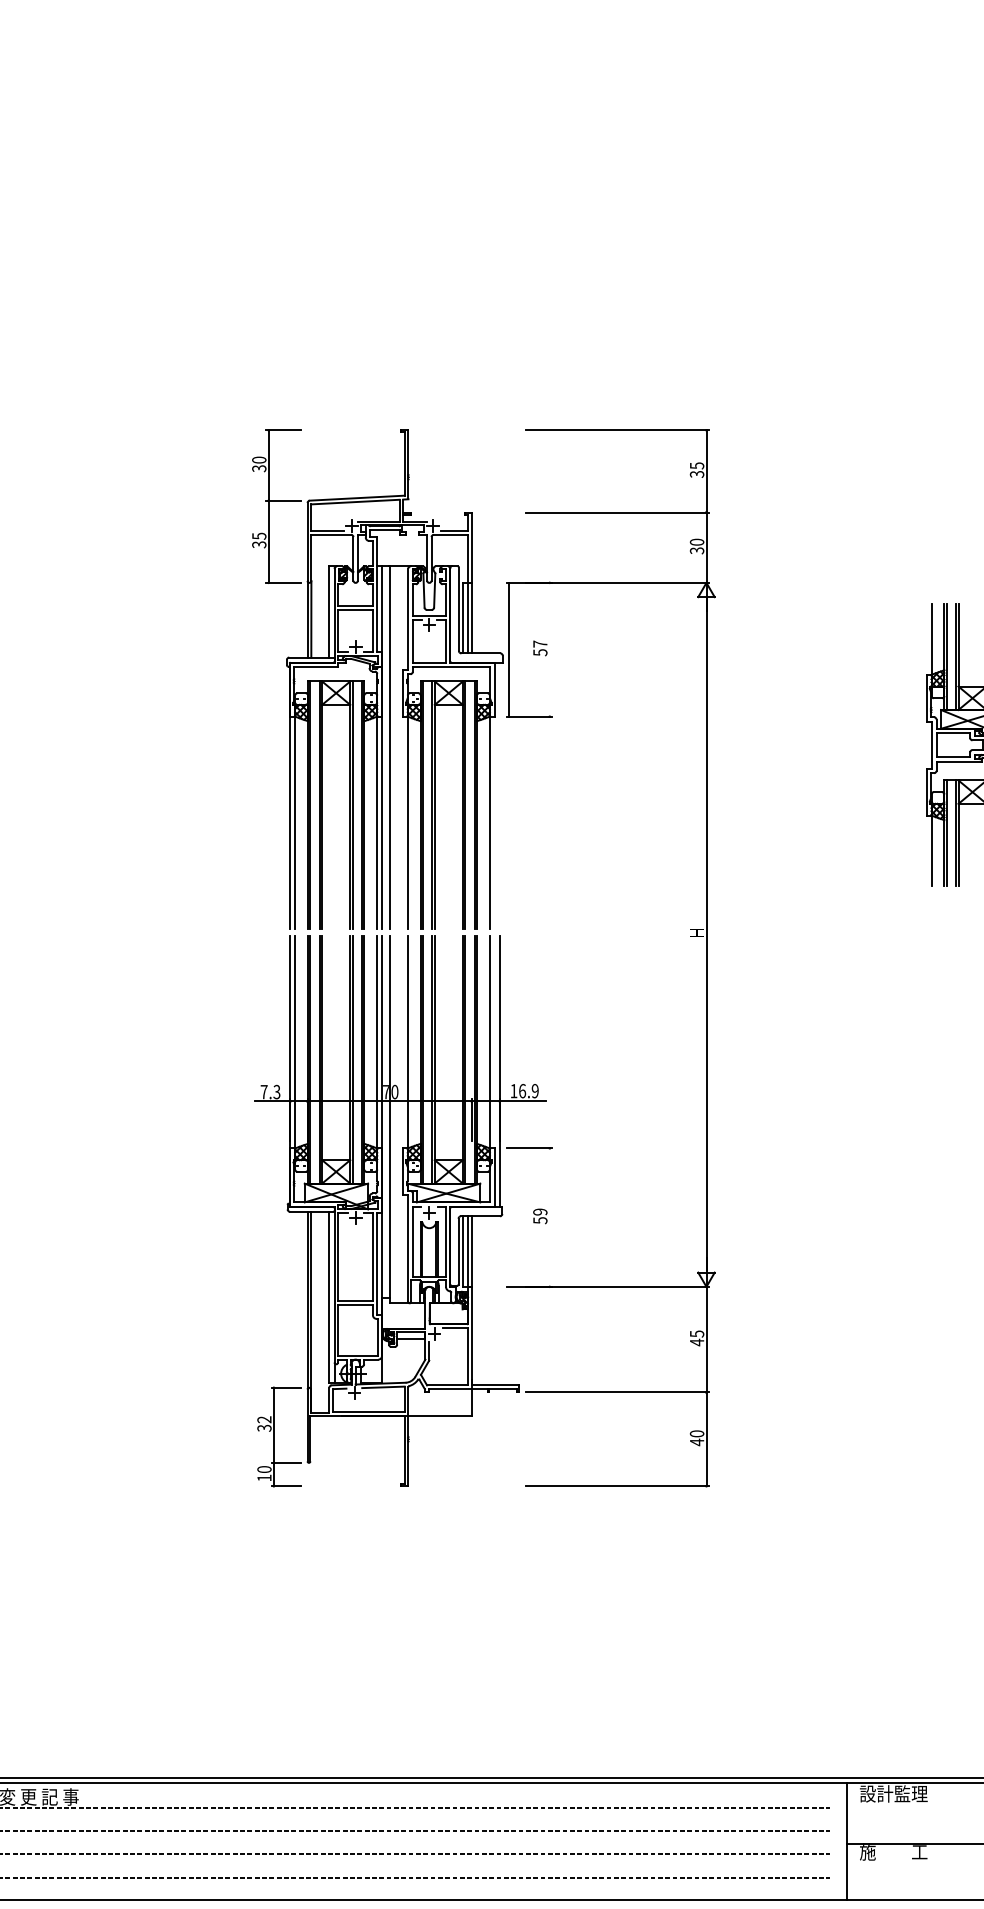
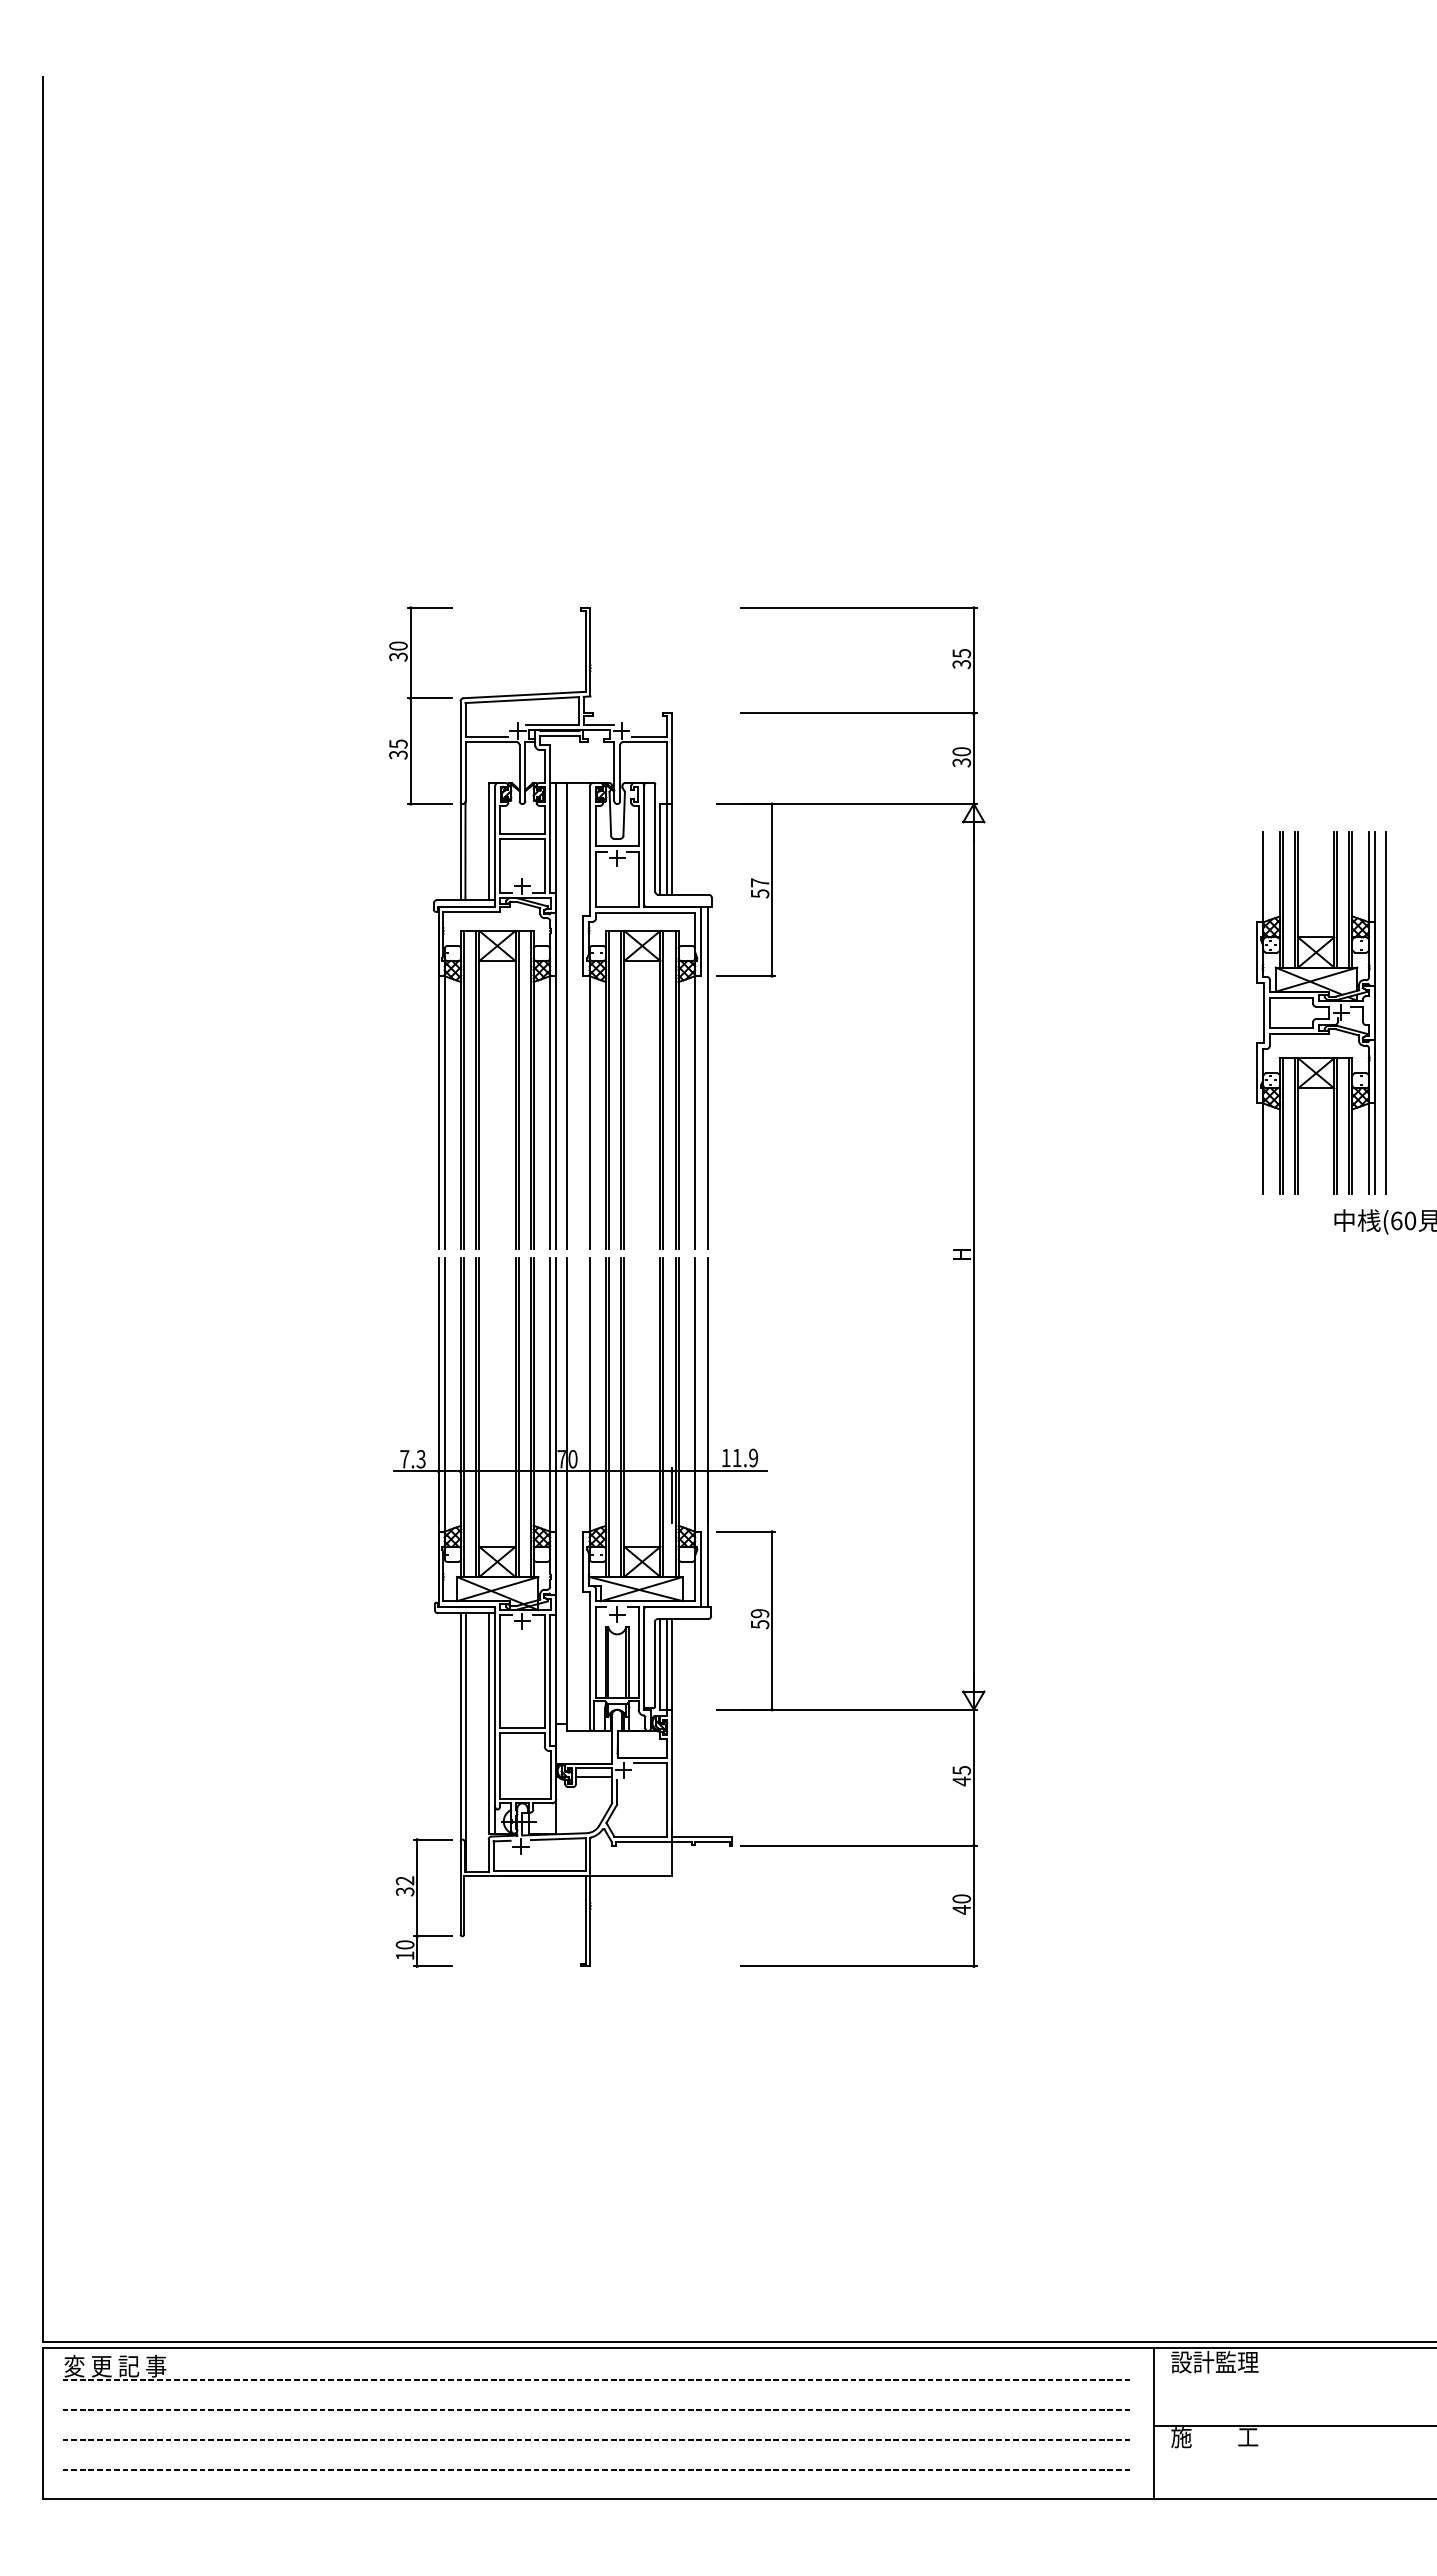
line: (509, 650) -> (772, 890), moved
line: (499, 795) -> (707, 1077), added
text: (522, 1090) -> (736, 1457), 16.9 -> 11.9
line: (549, 1217) -> (772, 1620), added

